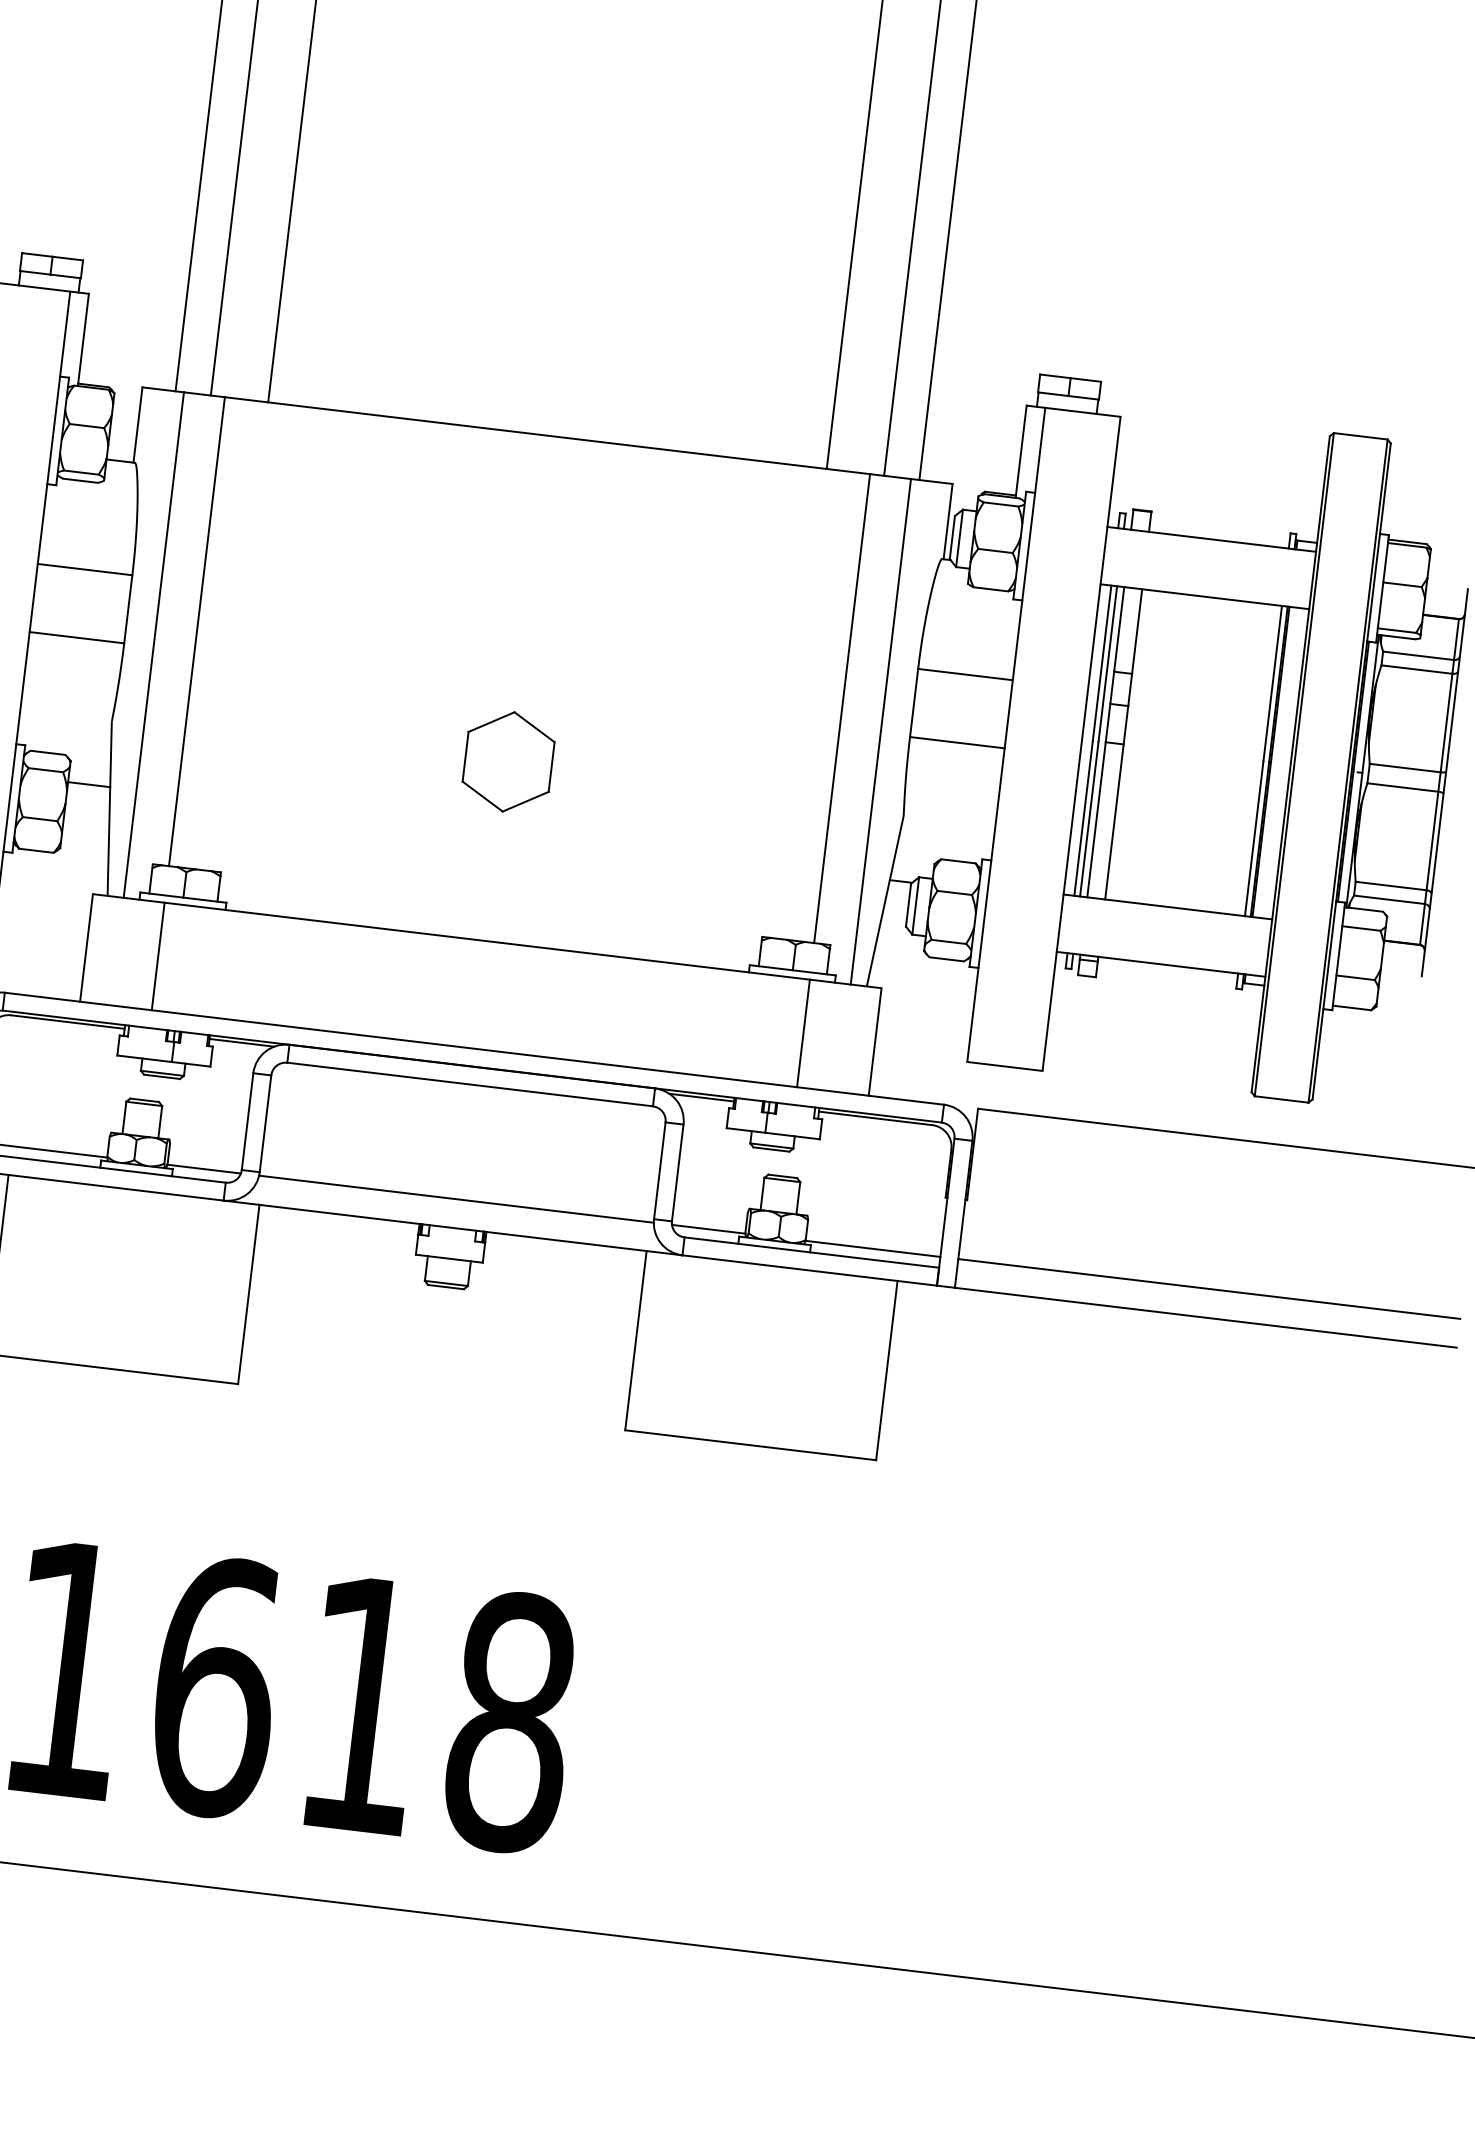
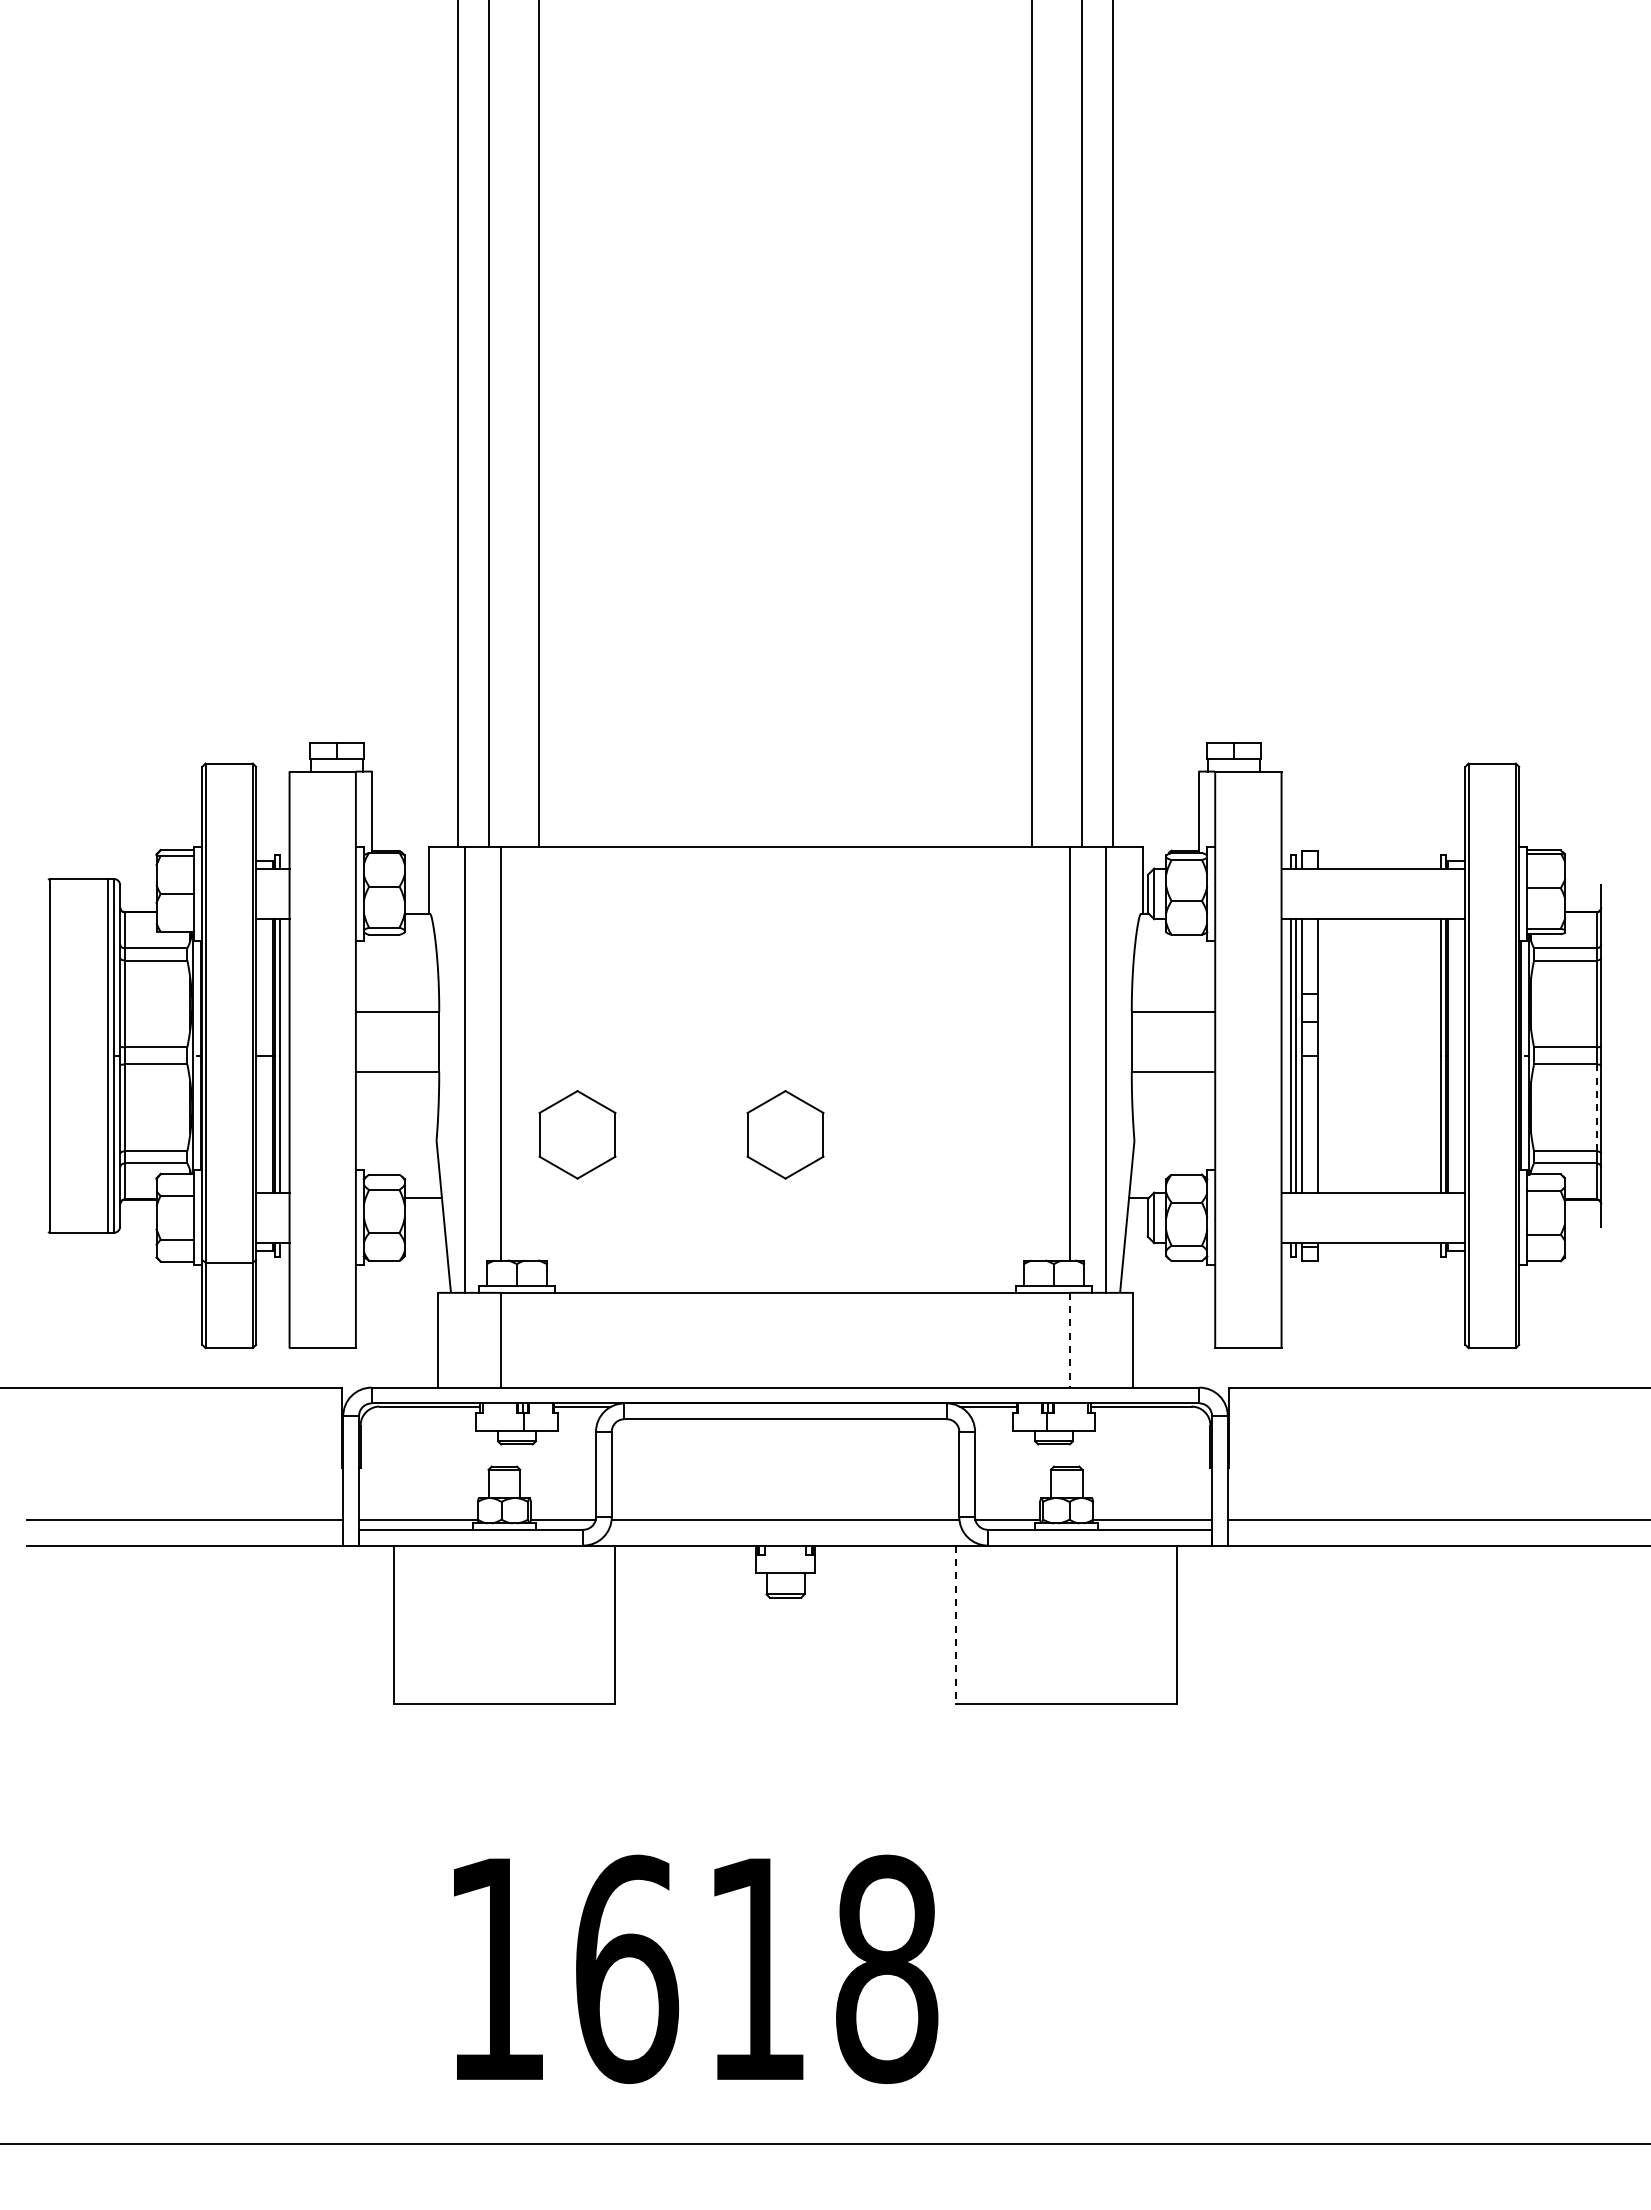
part: (272, 733) -> (577, 1134), added
line: (1432, 841) -> (1596, 1108), solid -> dashed
line: (802, 1033) -> (1069, 1340), solid -> dashed
line: (636, 1340) -> (956, 1624), solid -> dashed

